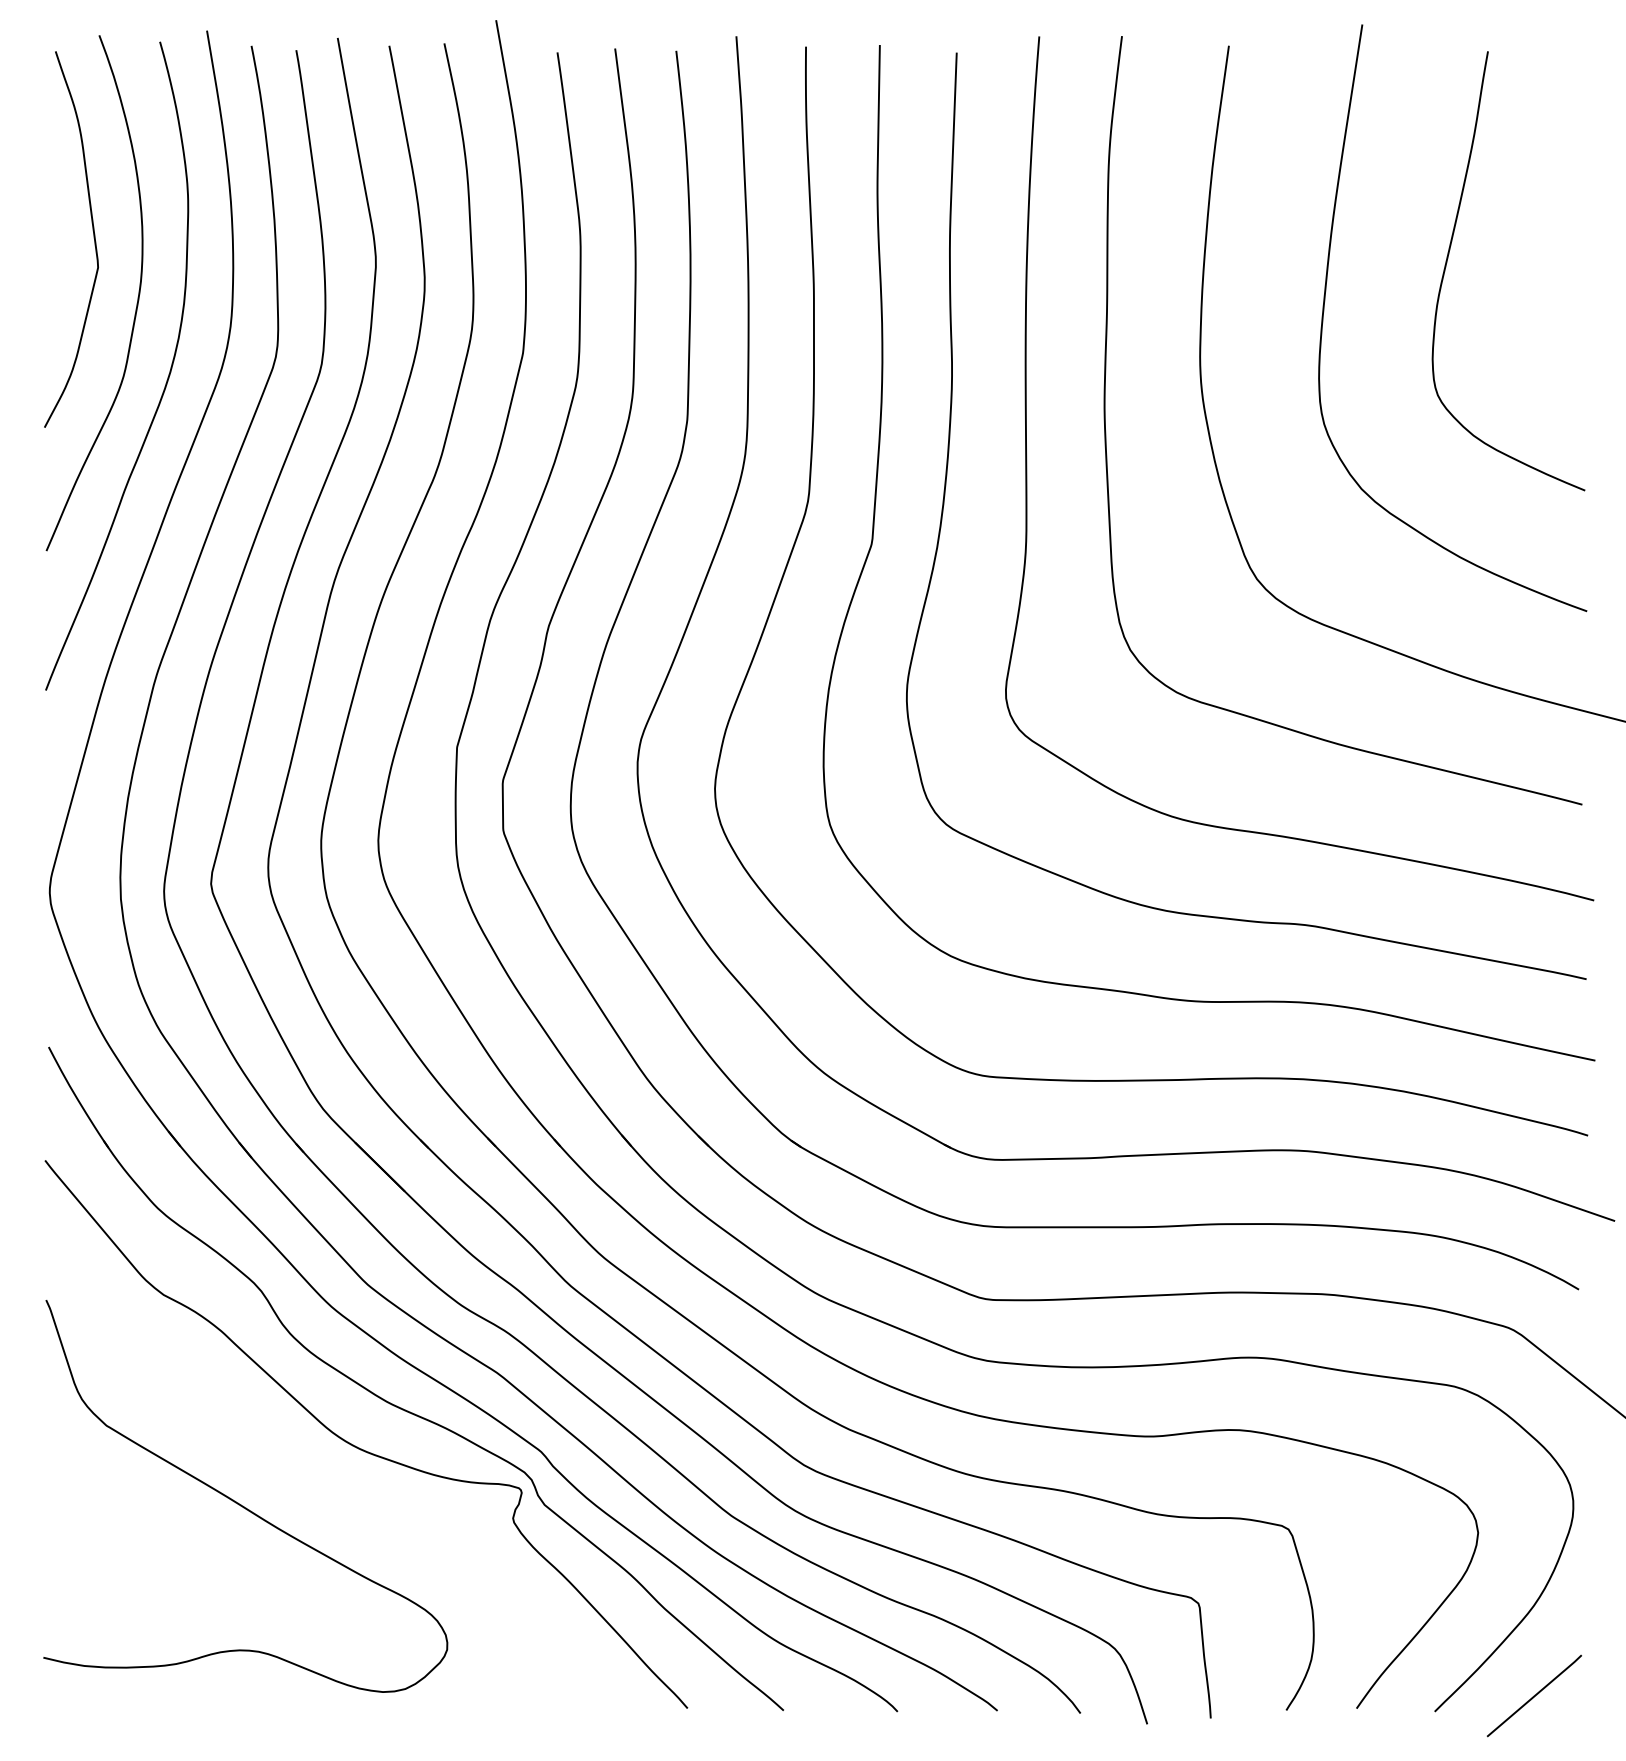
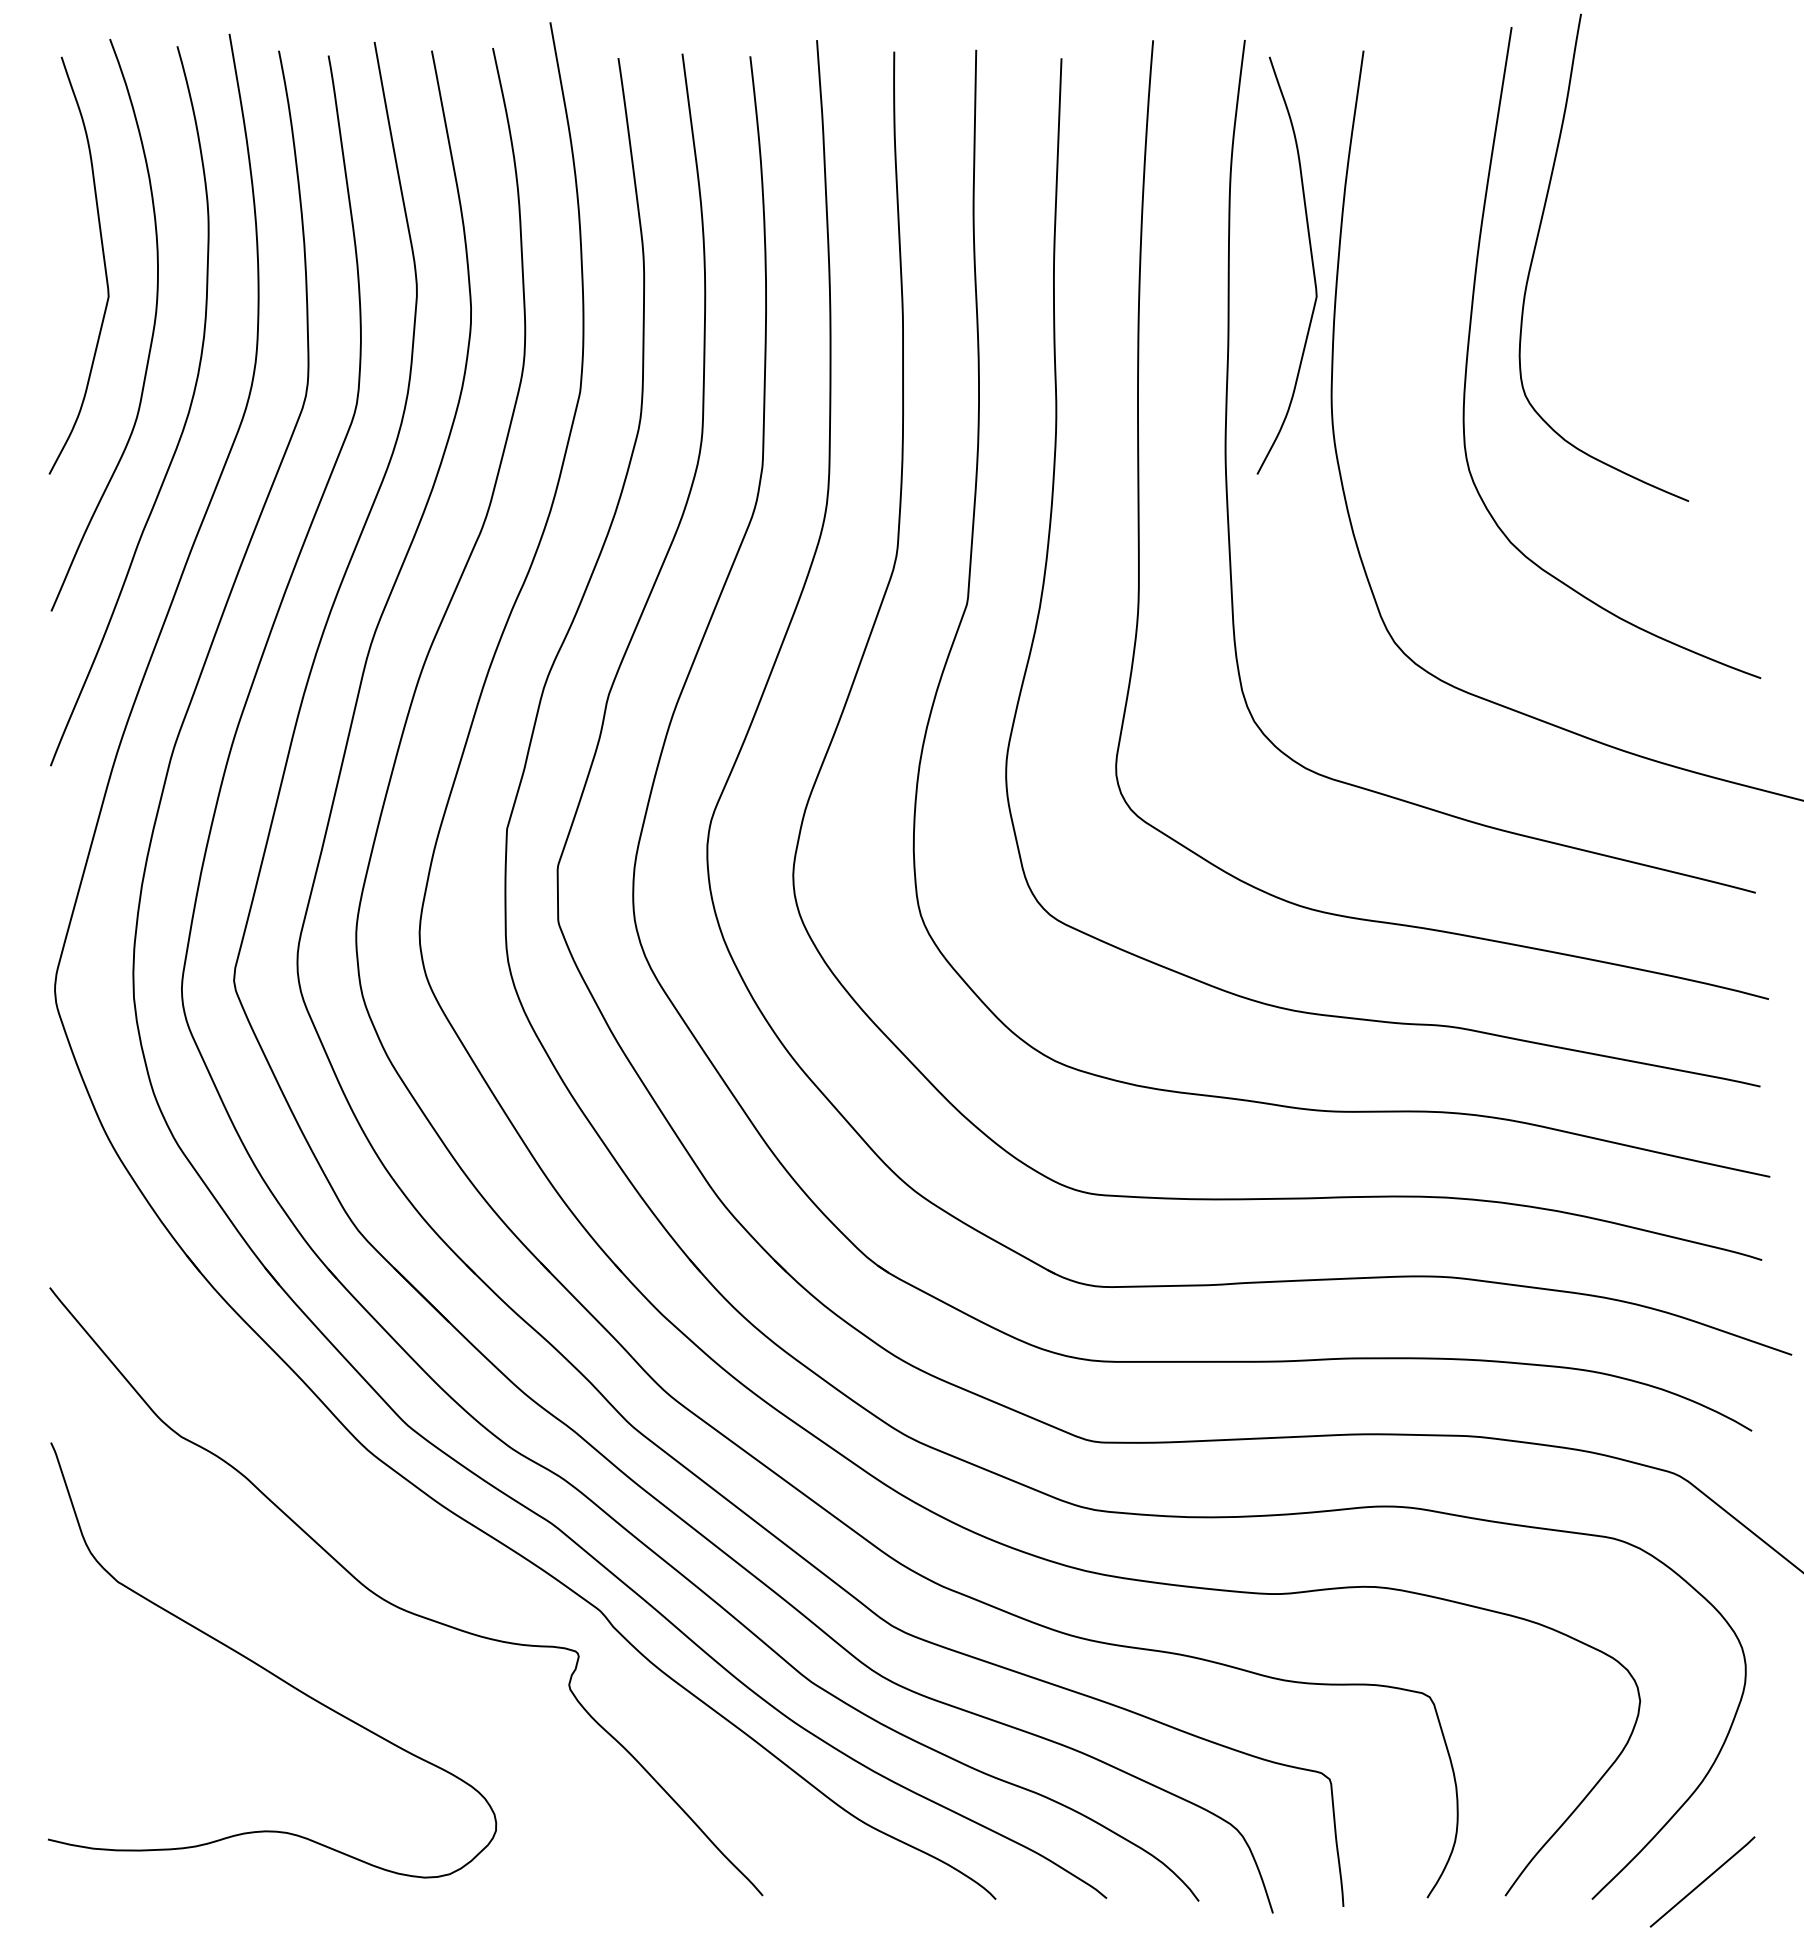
curve: (1182, 237) -> (1311, 263), added
curve: (1448, 257) -> (1537, 242), moved
part: (400, 1407) -> (444, 1561), removed

